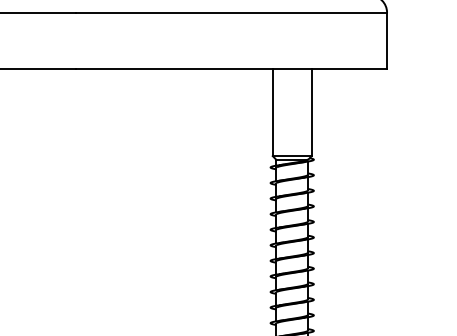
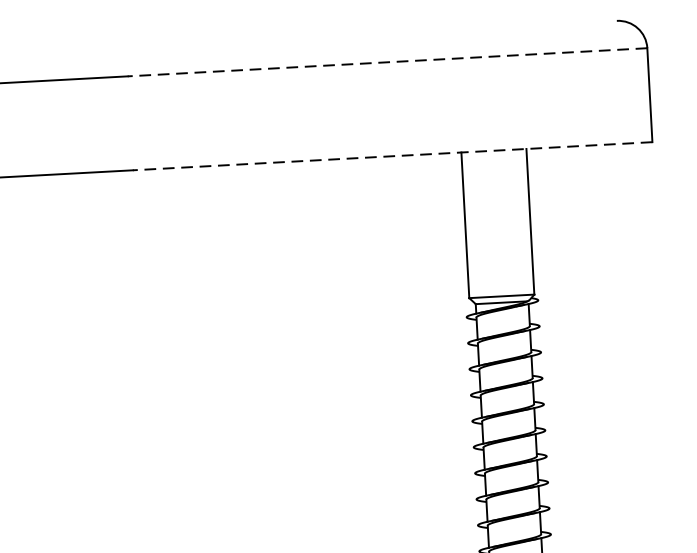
line: (231, 12) -> (387, 61), solid -> dashed
line: (231, 68) -> (392, 155), solid -> dashed

